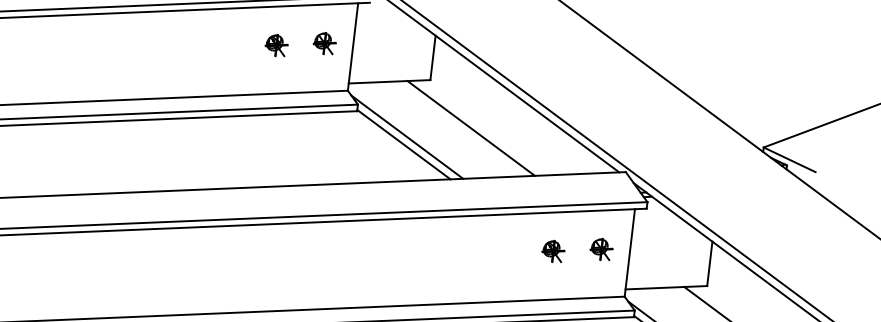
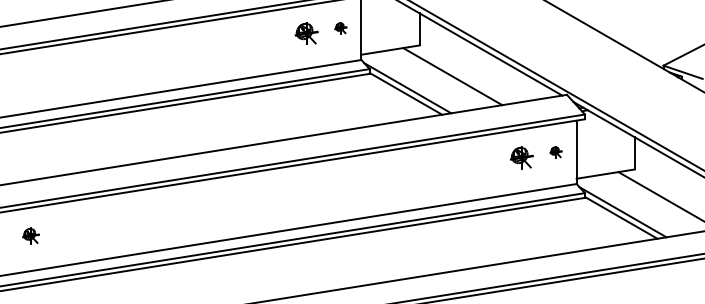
part: (324, 43) -> (340, 28), size x0.7
part: (276, 45) -> (306, 33), size x1.4
part: (600, 249) -> (555, 152), size x0.7
part: (552, 251) -> (521, 157), size x1.4

